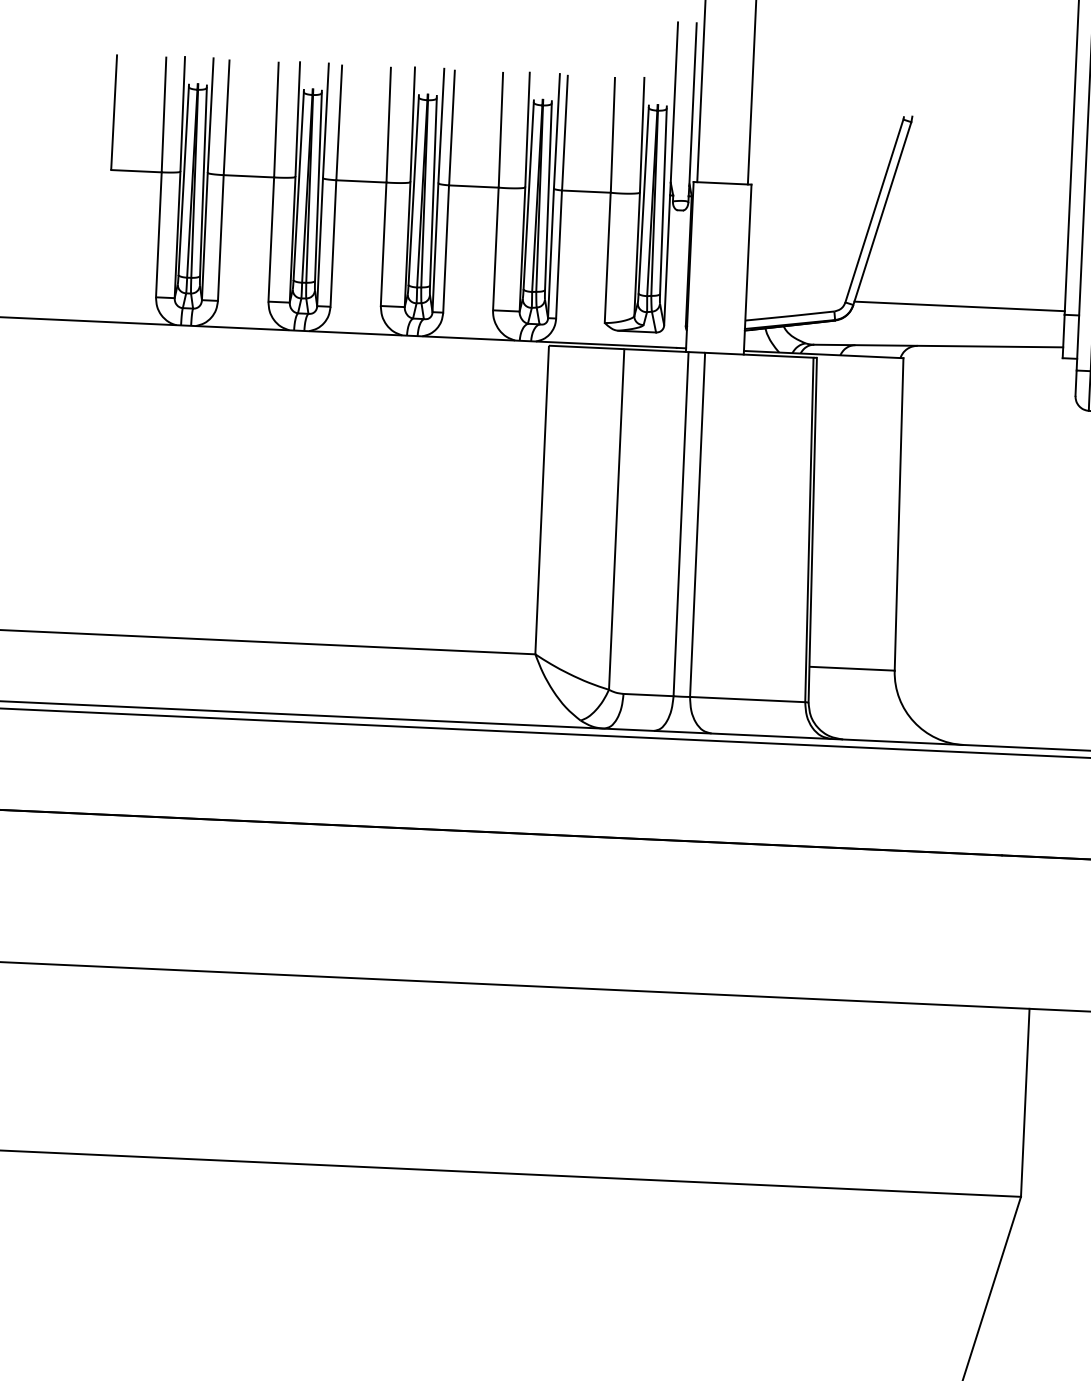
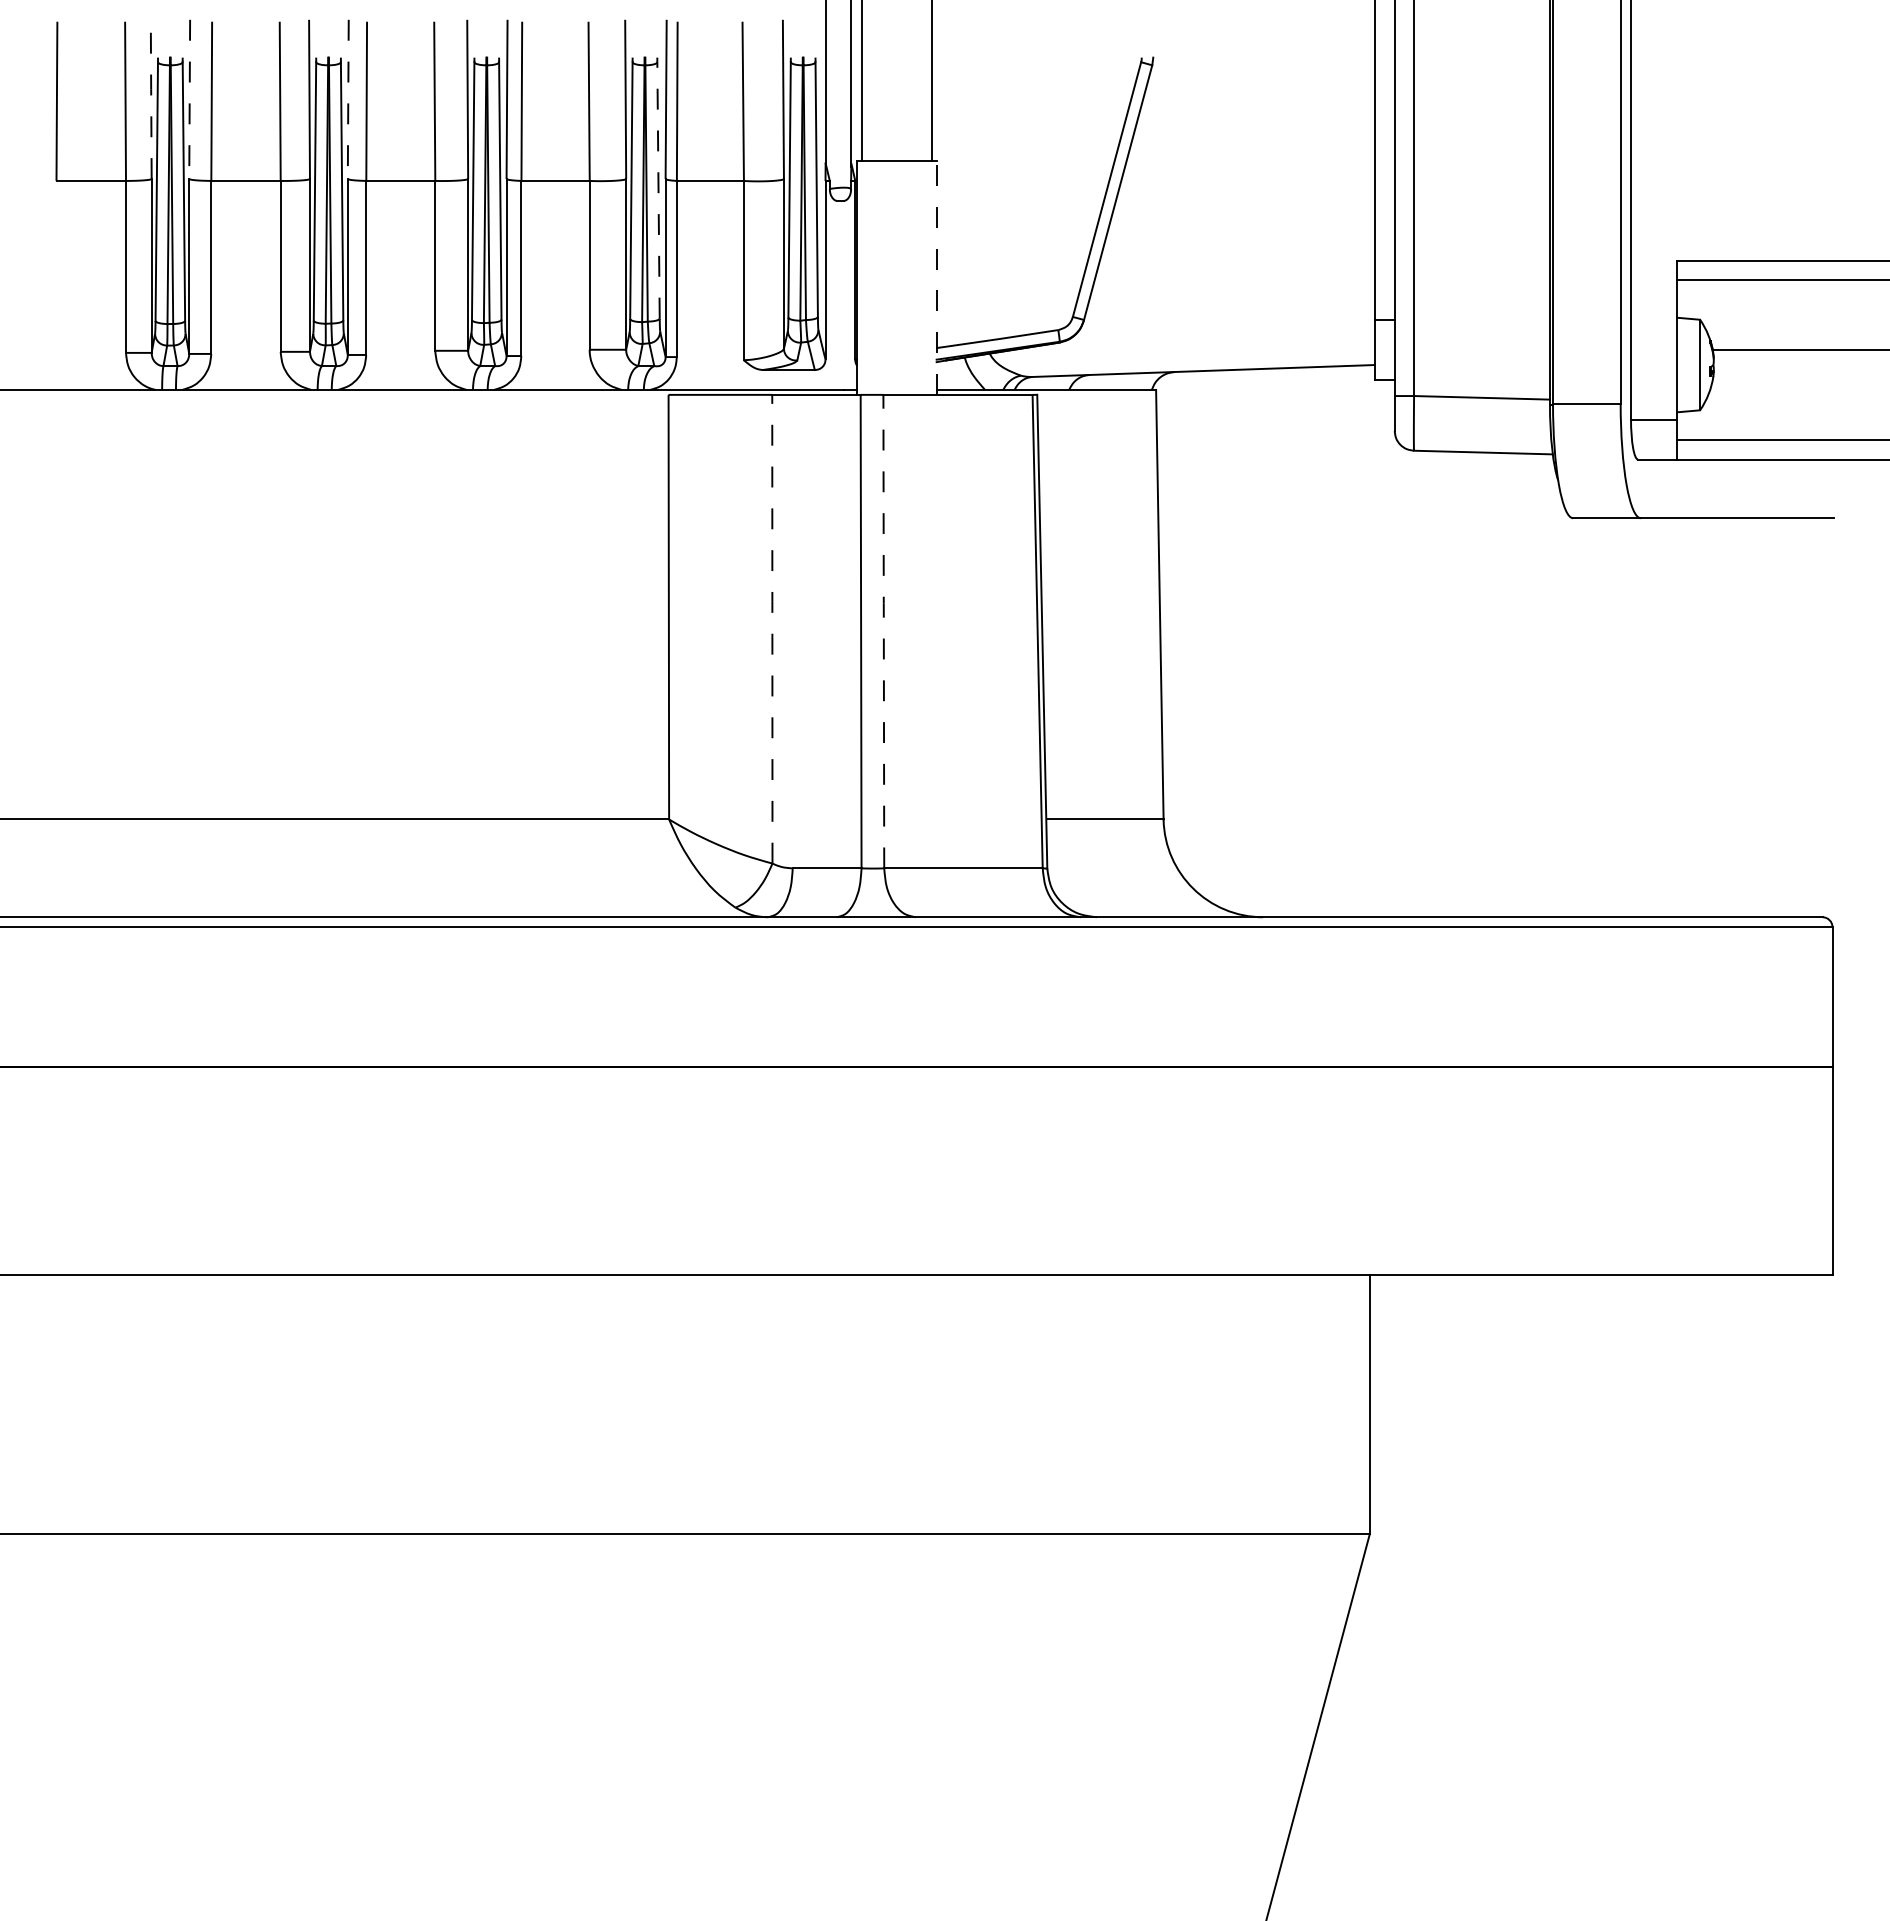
line: (182, 113) -> (151, 98), solid -> dashed
line: (210, 115) -> (189, 100), solid -> dashed
line: (326, 121) -> (348, 100), solid -> dashed
line: (548, 196) -> (658, 189), solid -> dashed
line: (747, 269) -> (936, 277), solid -> dashed
line: (959, 306) -> (1229, 315), removed
line: (616, 518) -> (772, 628), solid -> dashed
line: (697, 524) -> (883, 631), solid -> dashed

